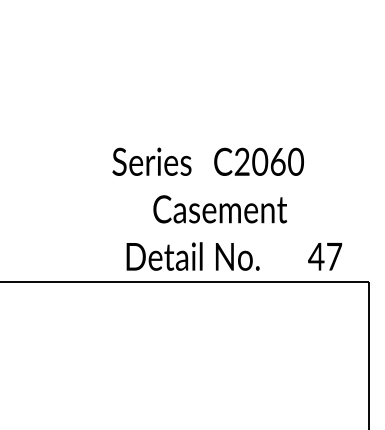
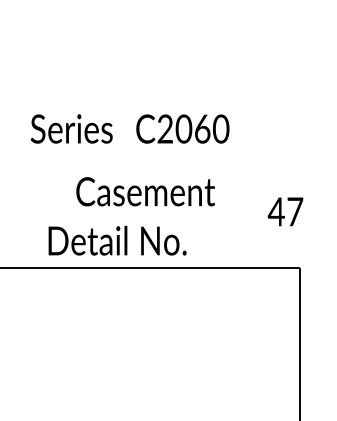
text: (207, 161) -> (129, 128), moved
text: (325, 256) -> (285, 211), moved

